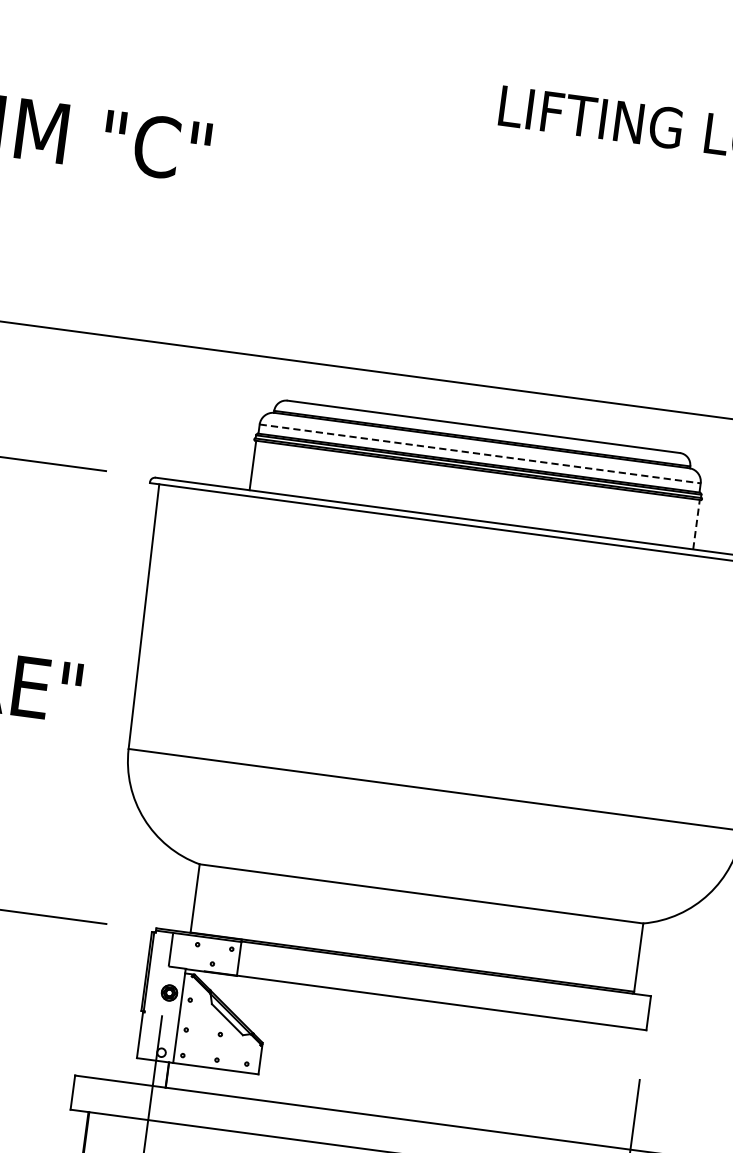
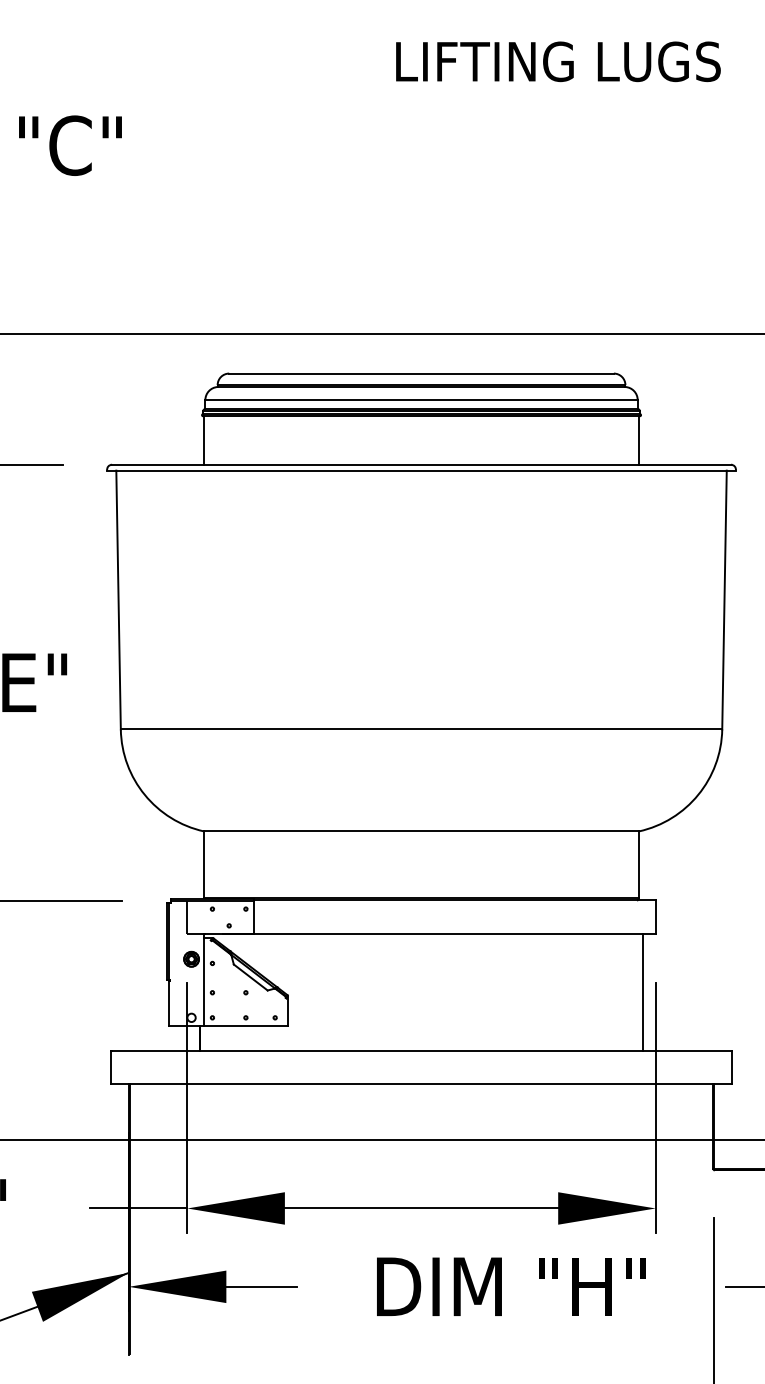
line: (481, 454) -> (422, 400), dashed -> solid
line: (696, 523) -> (638, 439), dashed -> solid
line: (626, 1087) -> (643, 991), added

